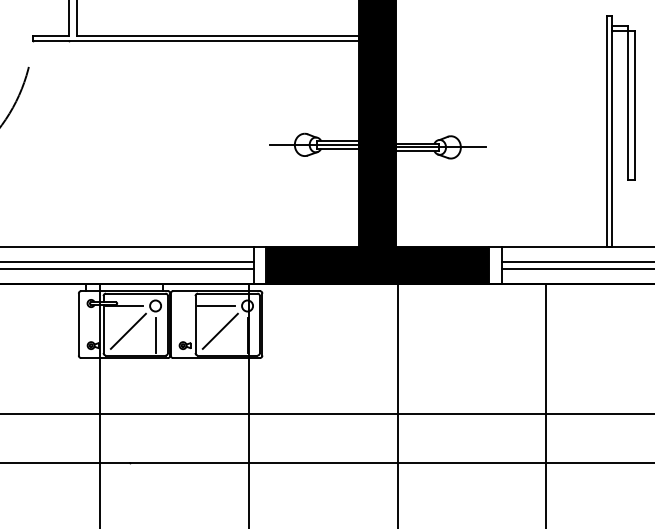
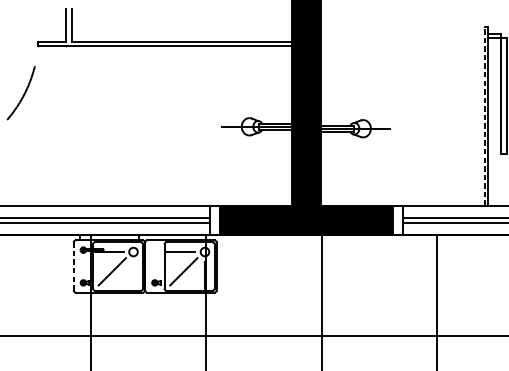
line: (607, 130) -> (484, 115), solid -> dashed
line: (78, 324) -> (73, 266), solid -> dashed
line: (155, 335) -> (133, 274), removed

